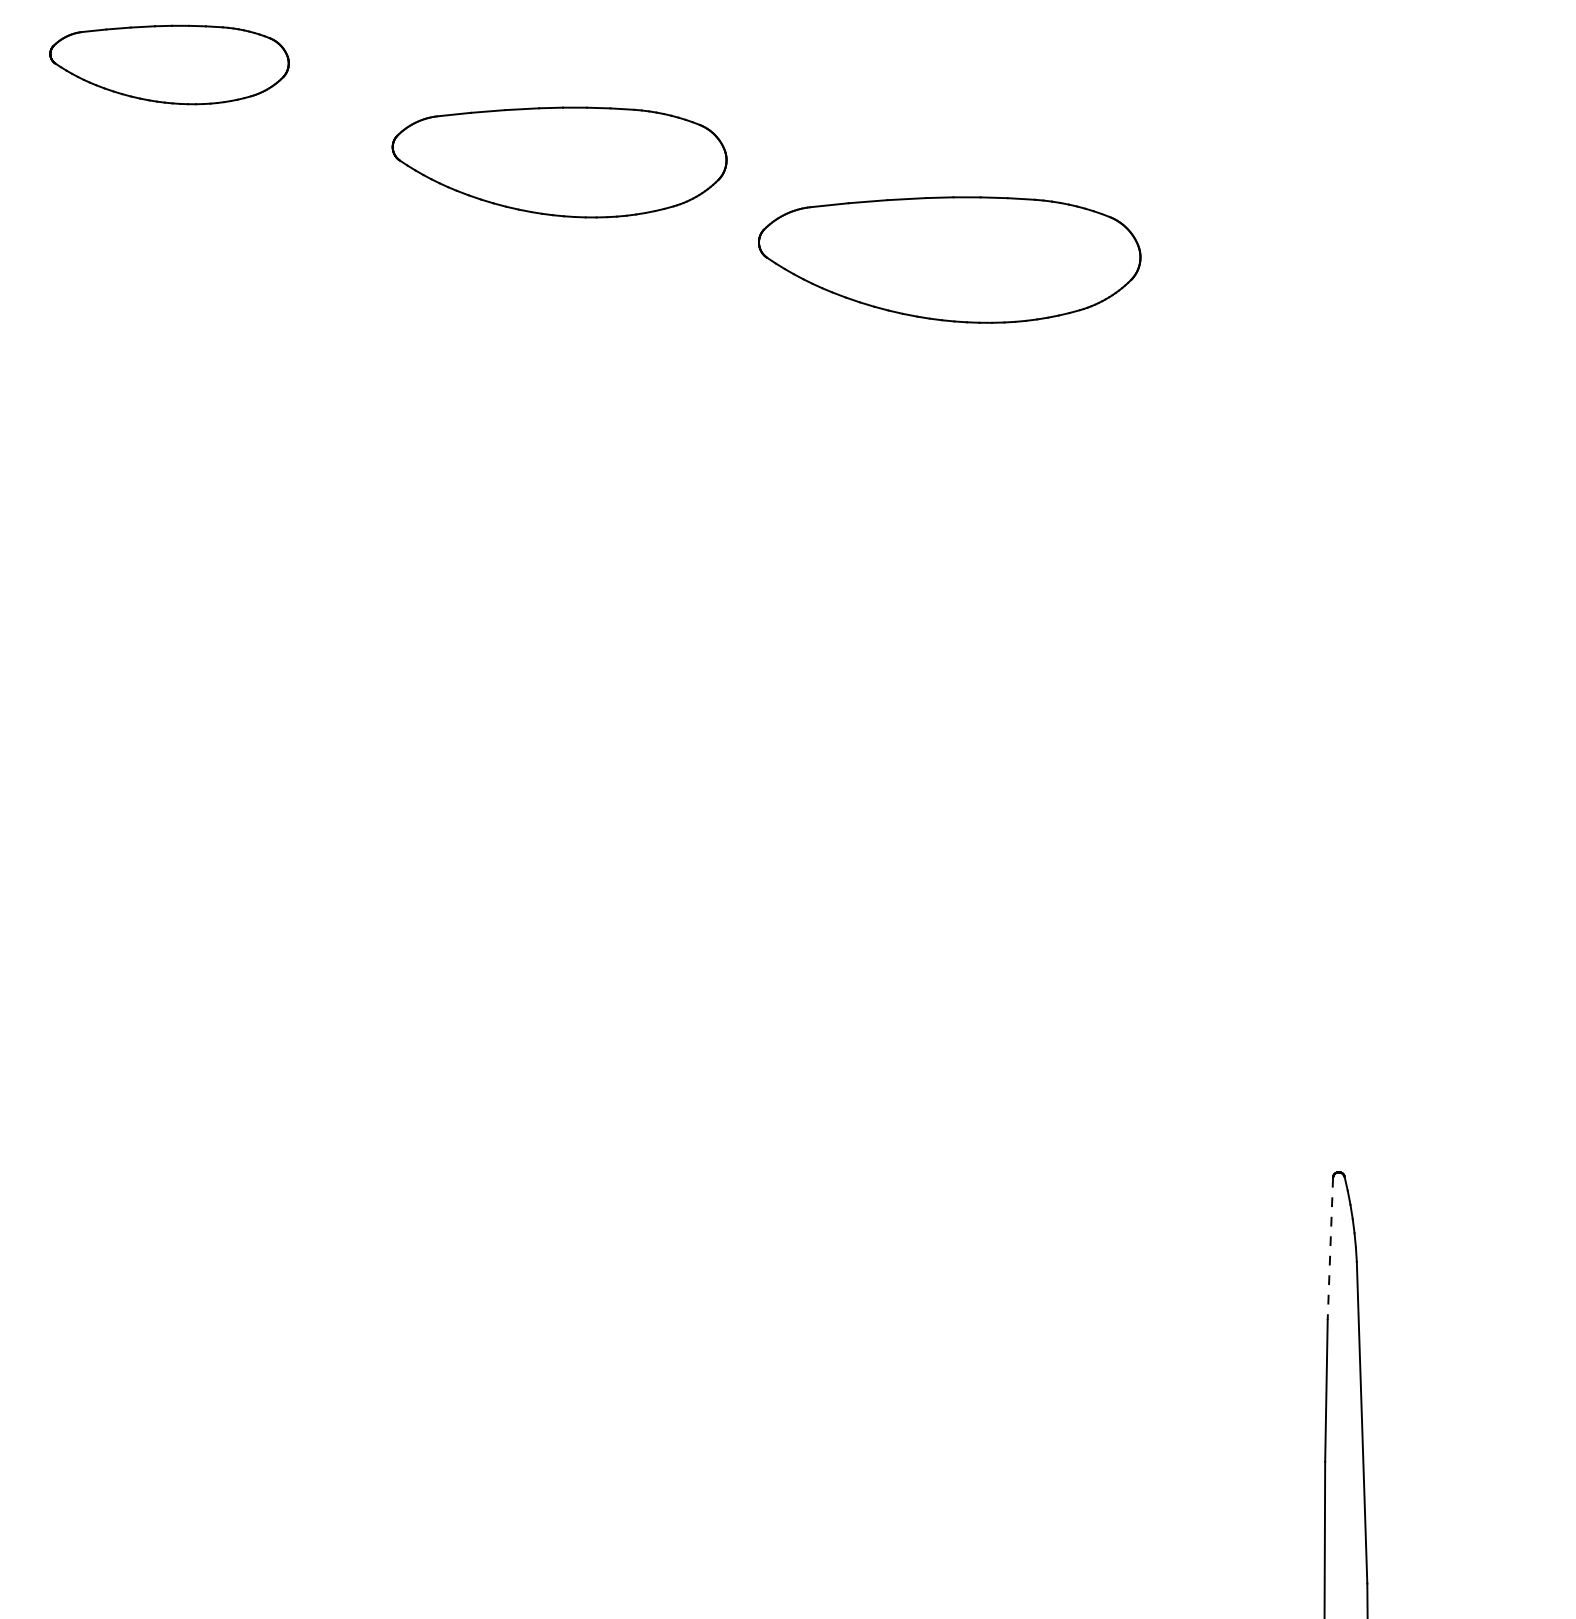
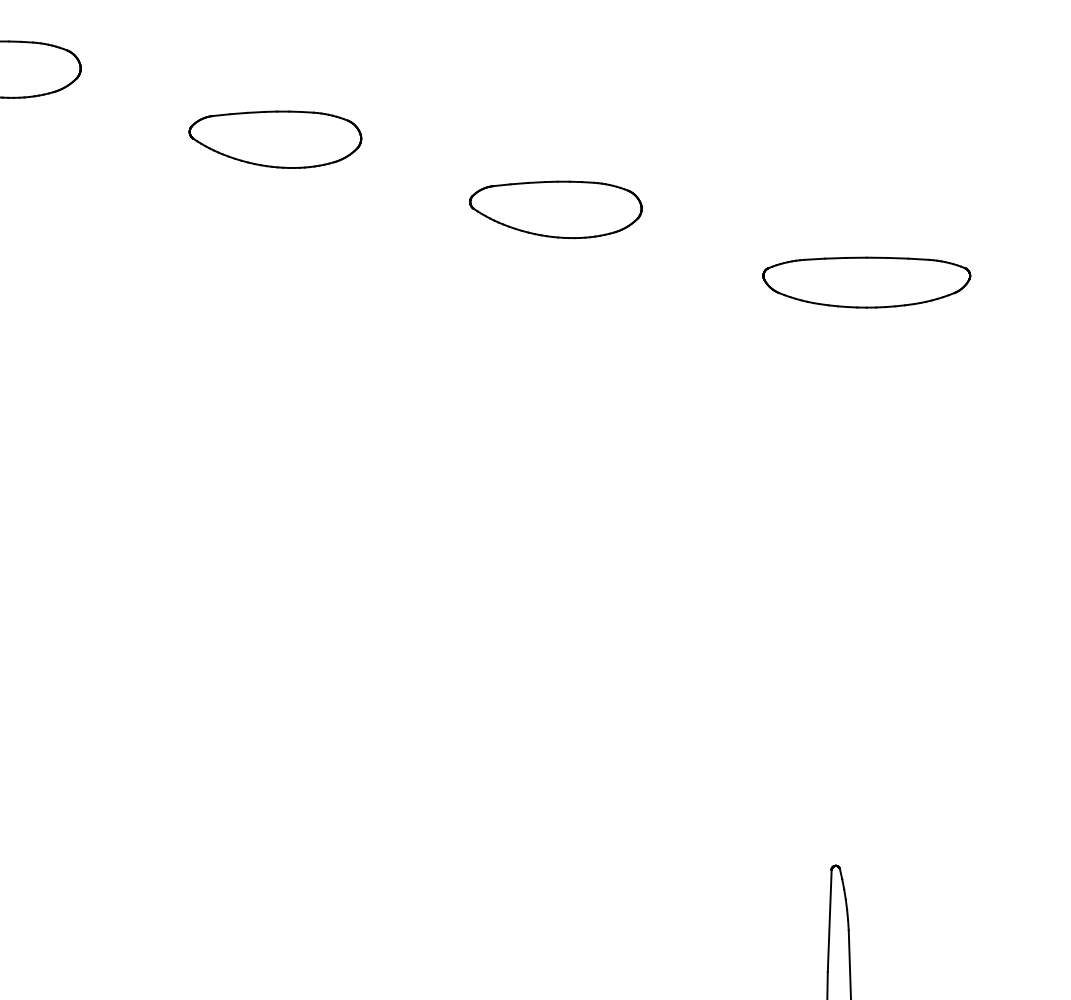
part: (559, 162) -> (275, 139), size x0.71
part: (949, 259) -> (555, 209), size x0.62
part: (1381, 360) -> (866, 282), added
line: (1330, 1249) -> (829, 921), dashed -> solid

